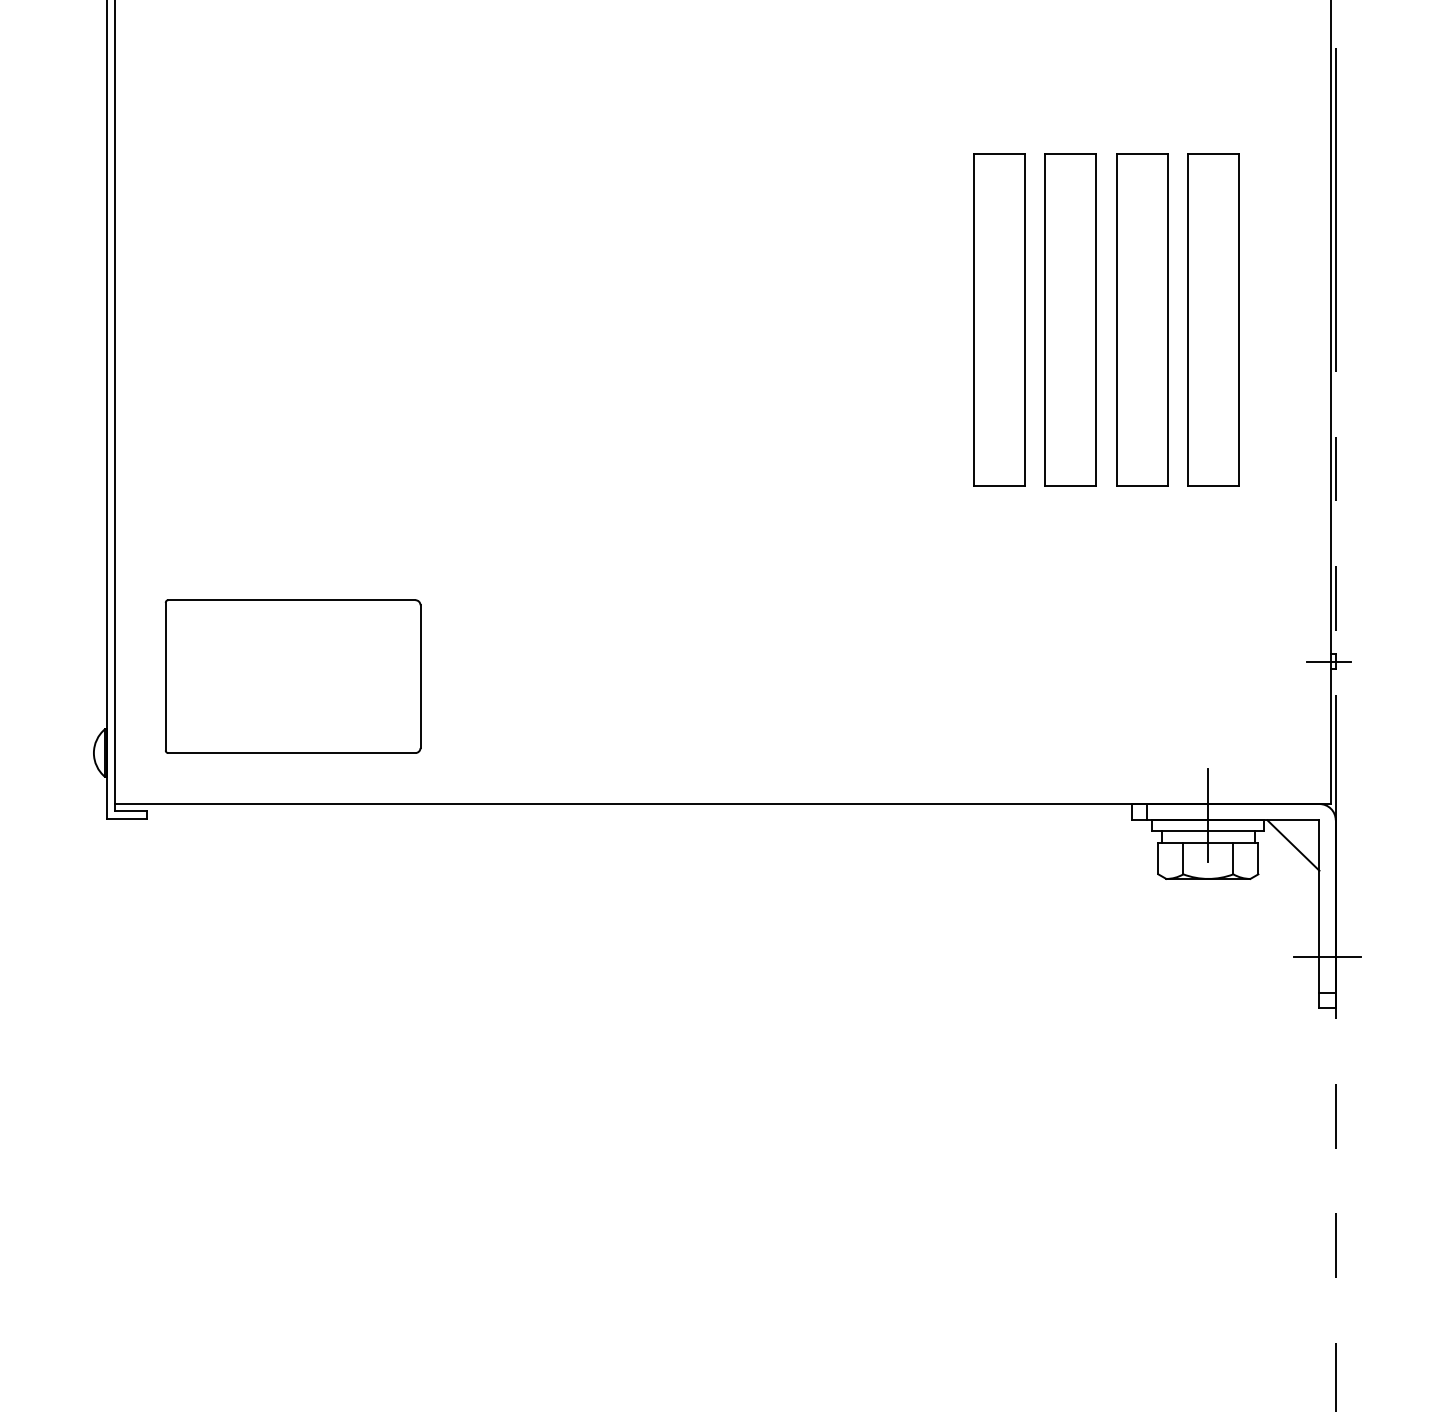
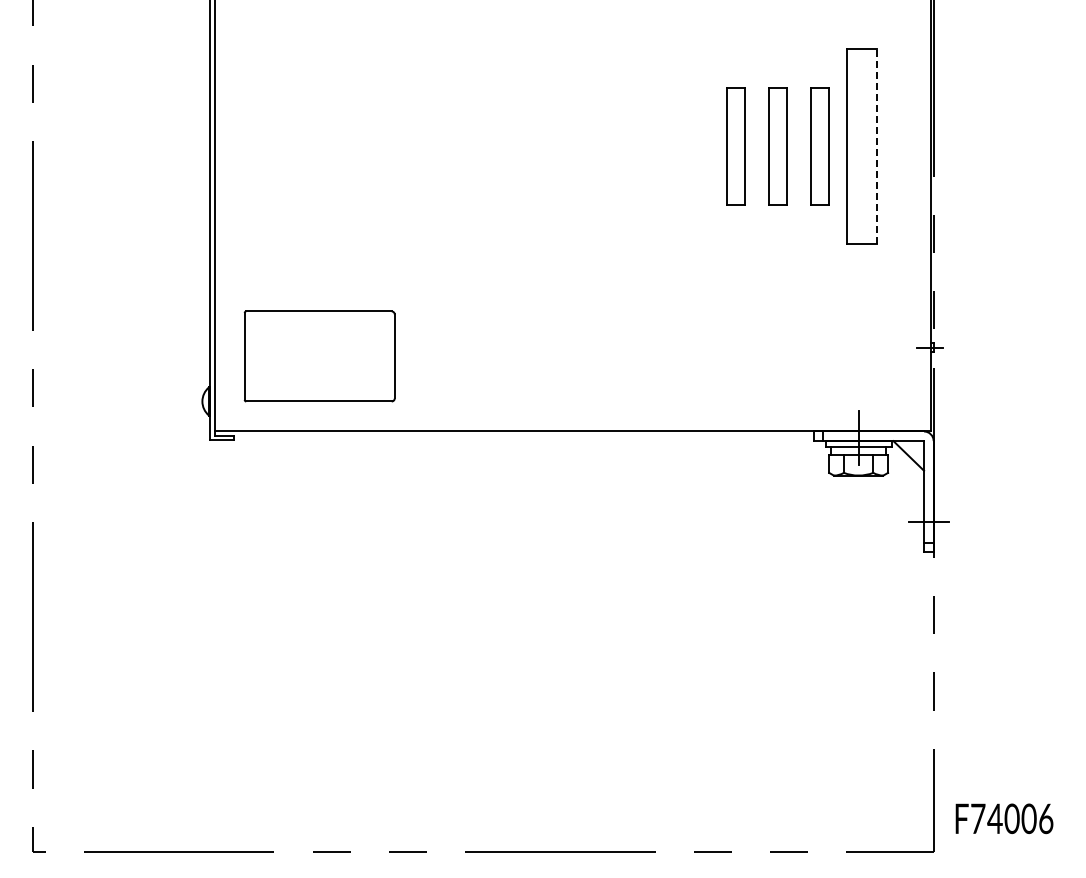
part: (999, 320) -> (735, 146), size x0.6
part: (1070, 320) -> (777, 146), size x0.6
part: (1141, 320) -> (819, 146), size x0.6
line: (1238, 320) -> (876, 146), solid -> dashed

